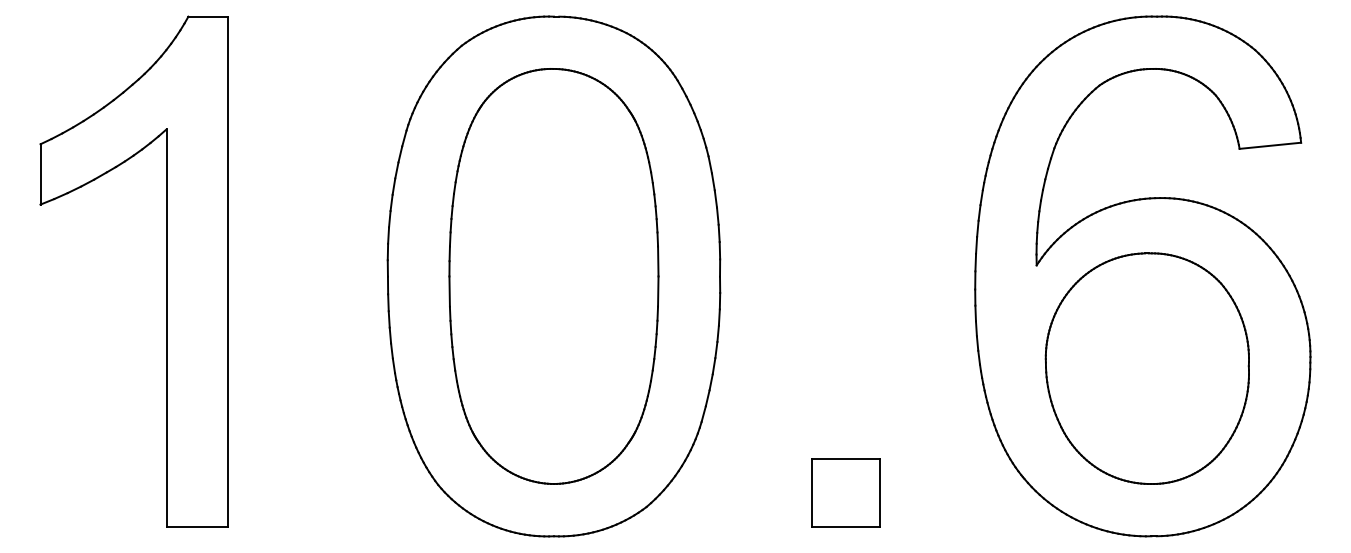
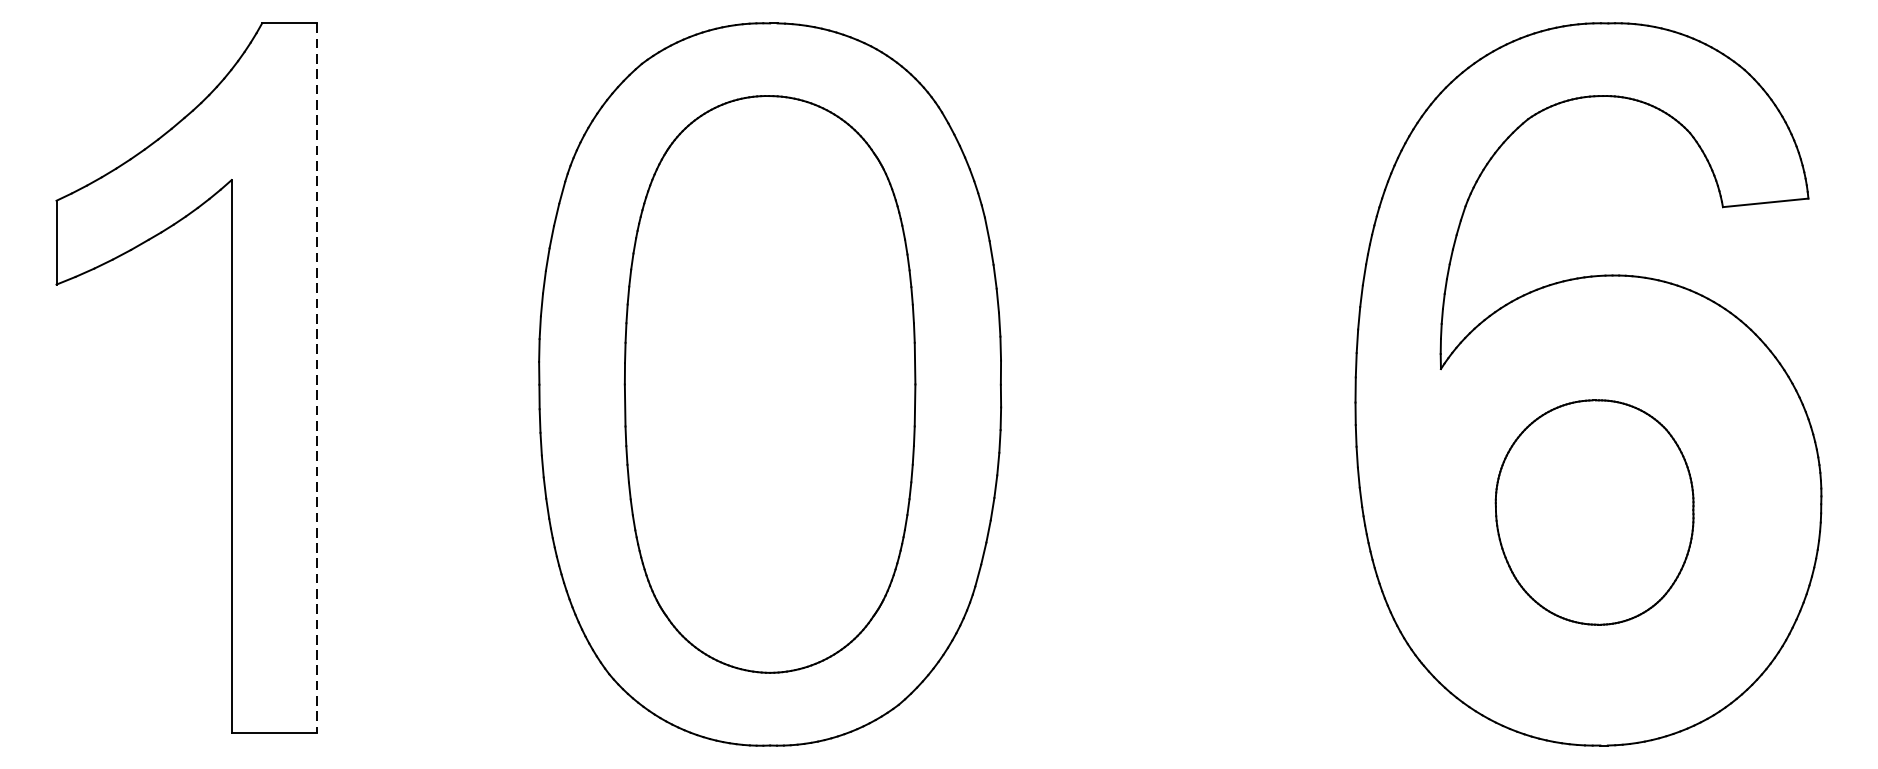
line: (228, 272) -> (317, 378), solid -> dashed
part: (1146, 368) -> (1593, 512), size x0.7
part: (845, 492) -> (1175, 684), removed

